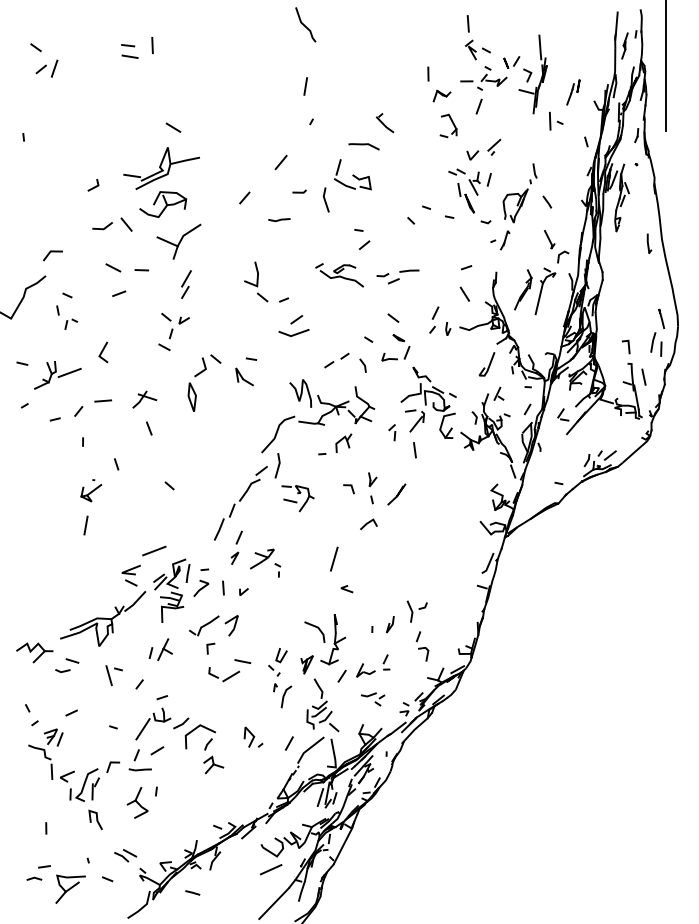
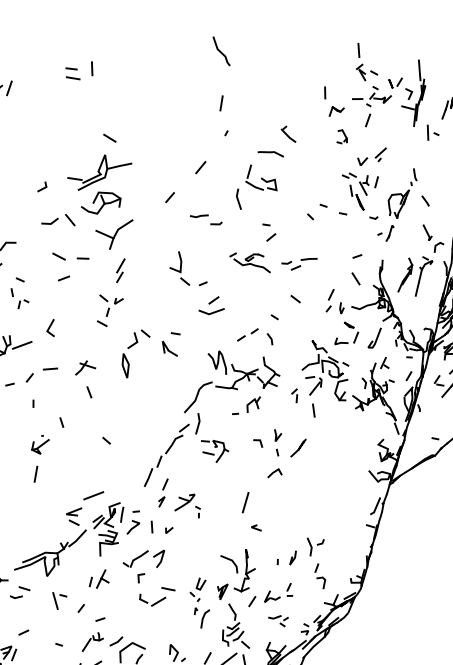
part: (448, 125) -> (342, 136), size x0.7
line: (299, 191) -> (216, 223), moved
part: (399, 341) -> (349, 328), moved
part: (153, 723) -> (92, 641), size x0.7

